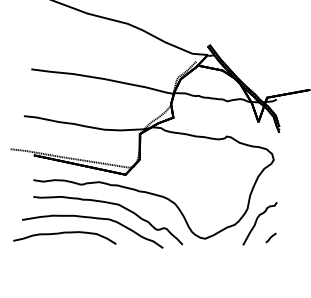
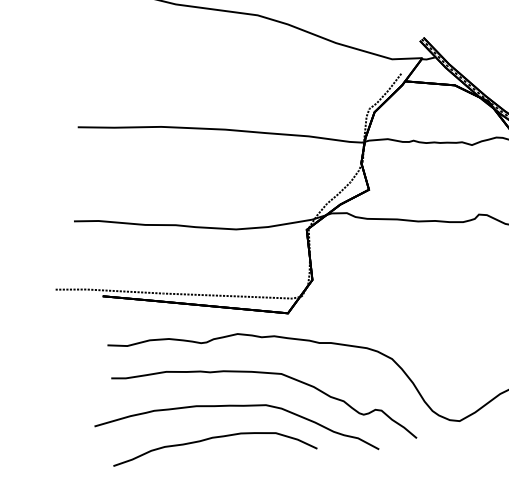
curve: (64, 233) -> (212, 439), moved

